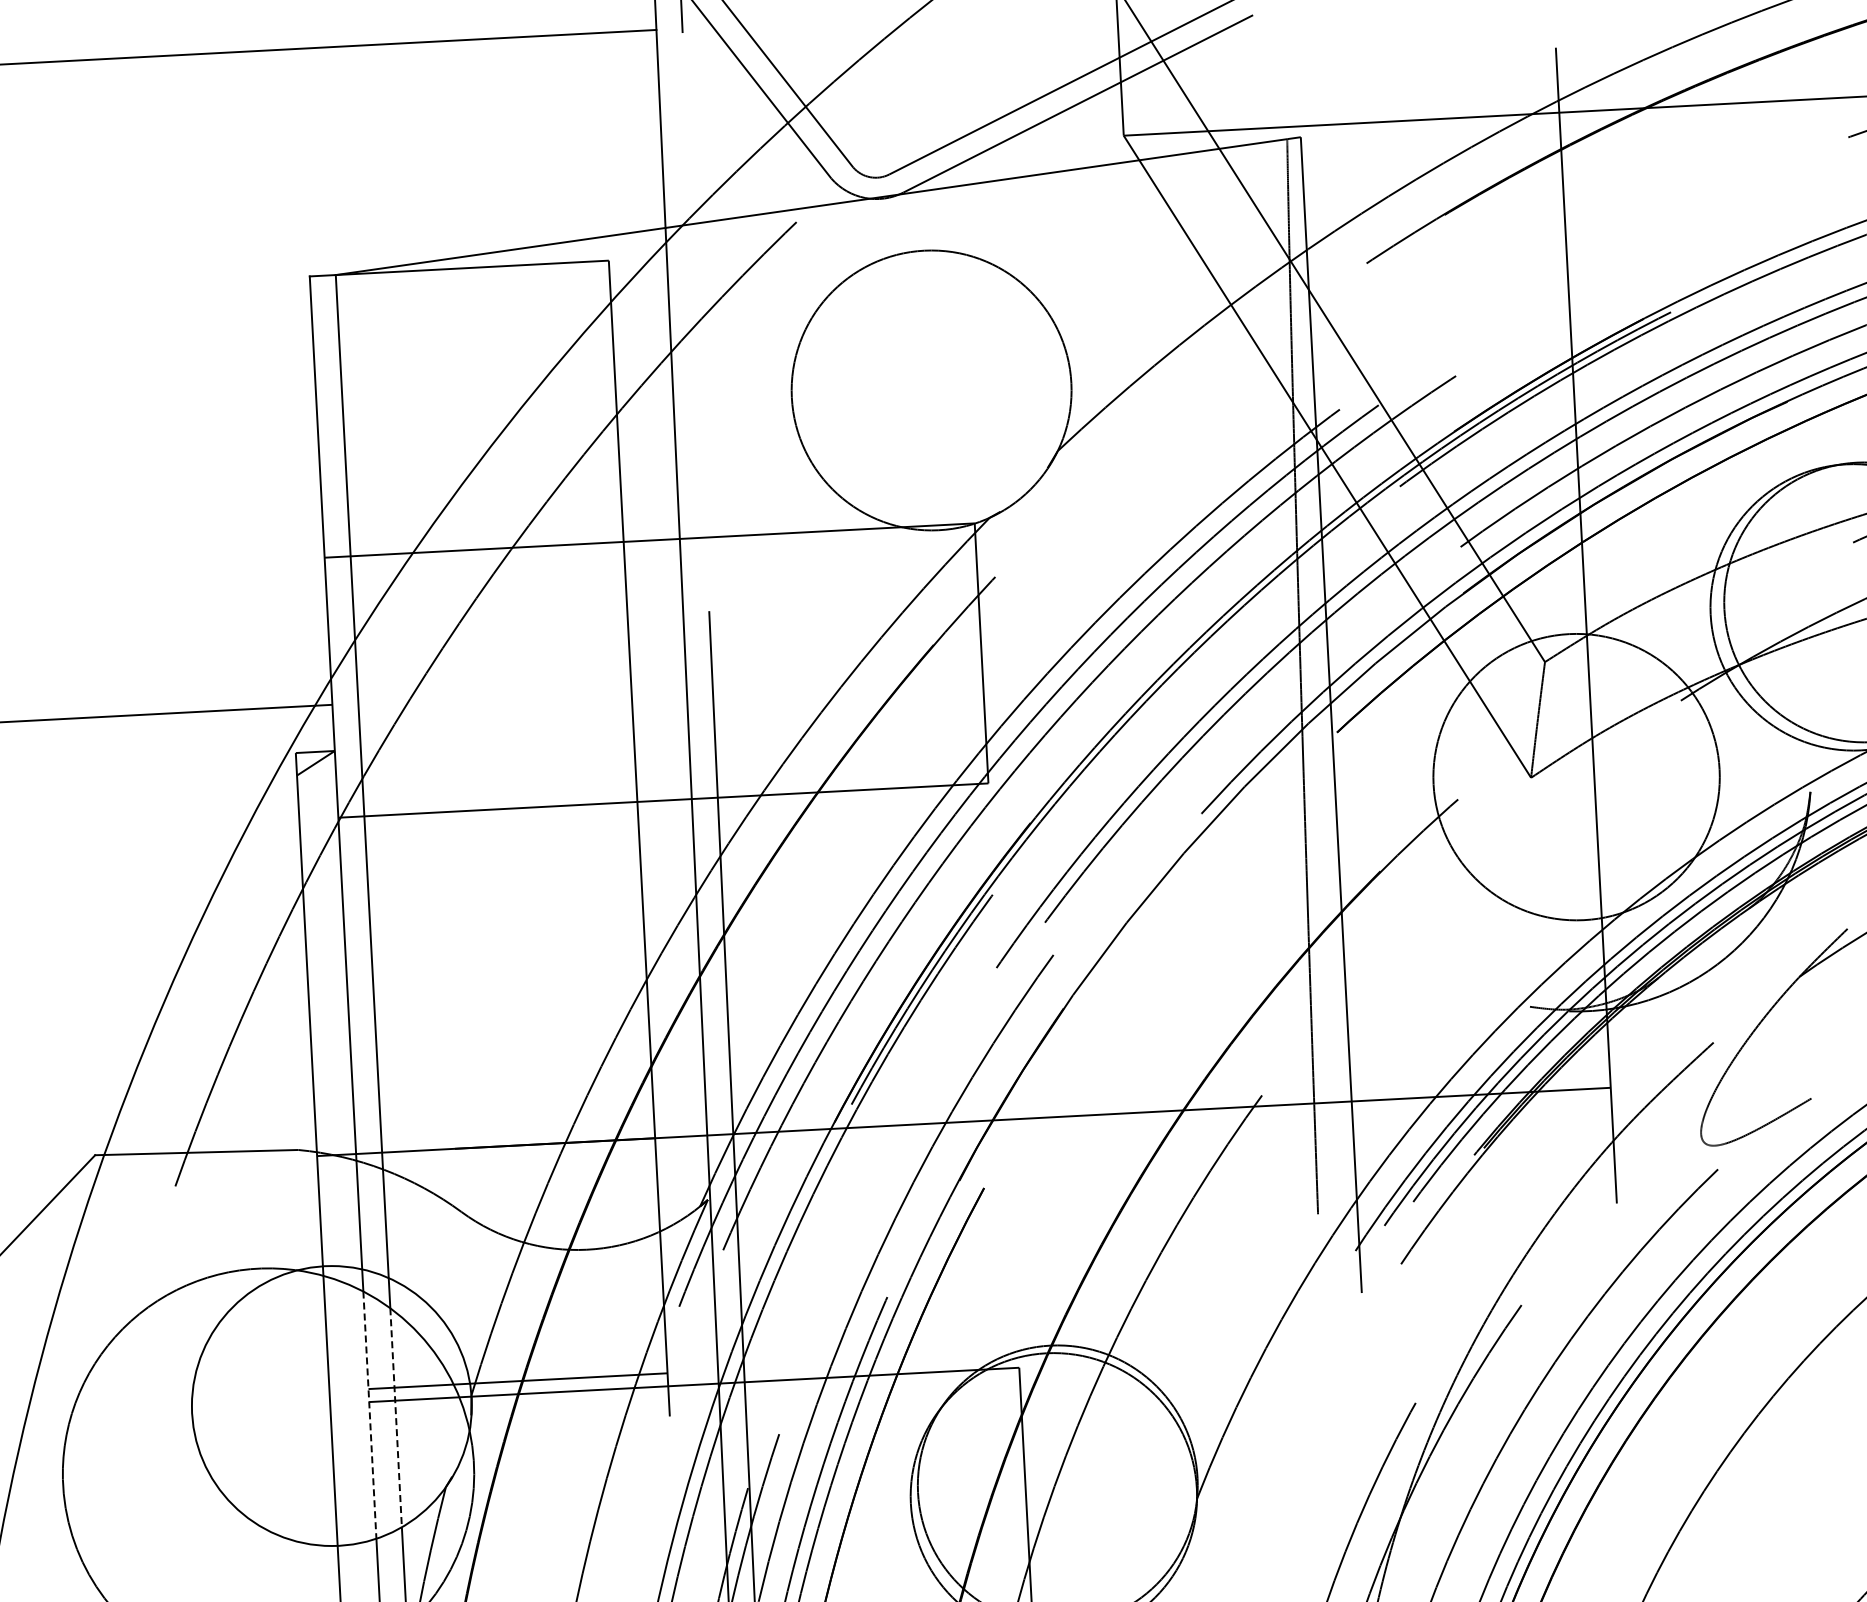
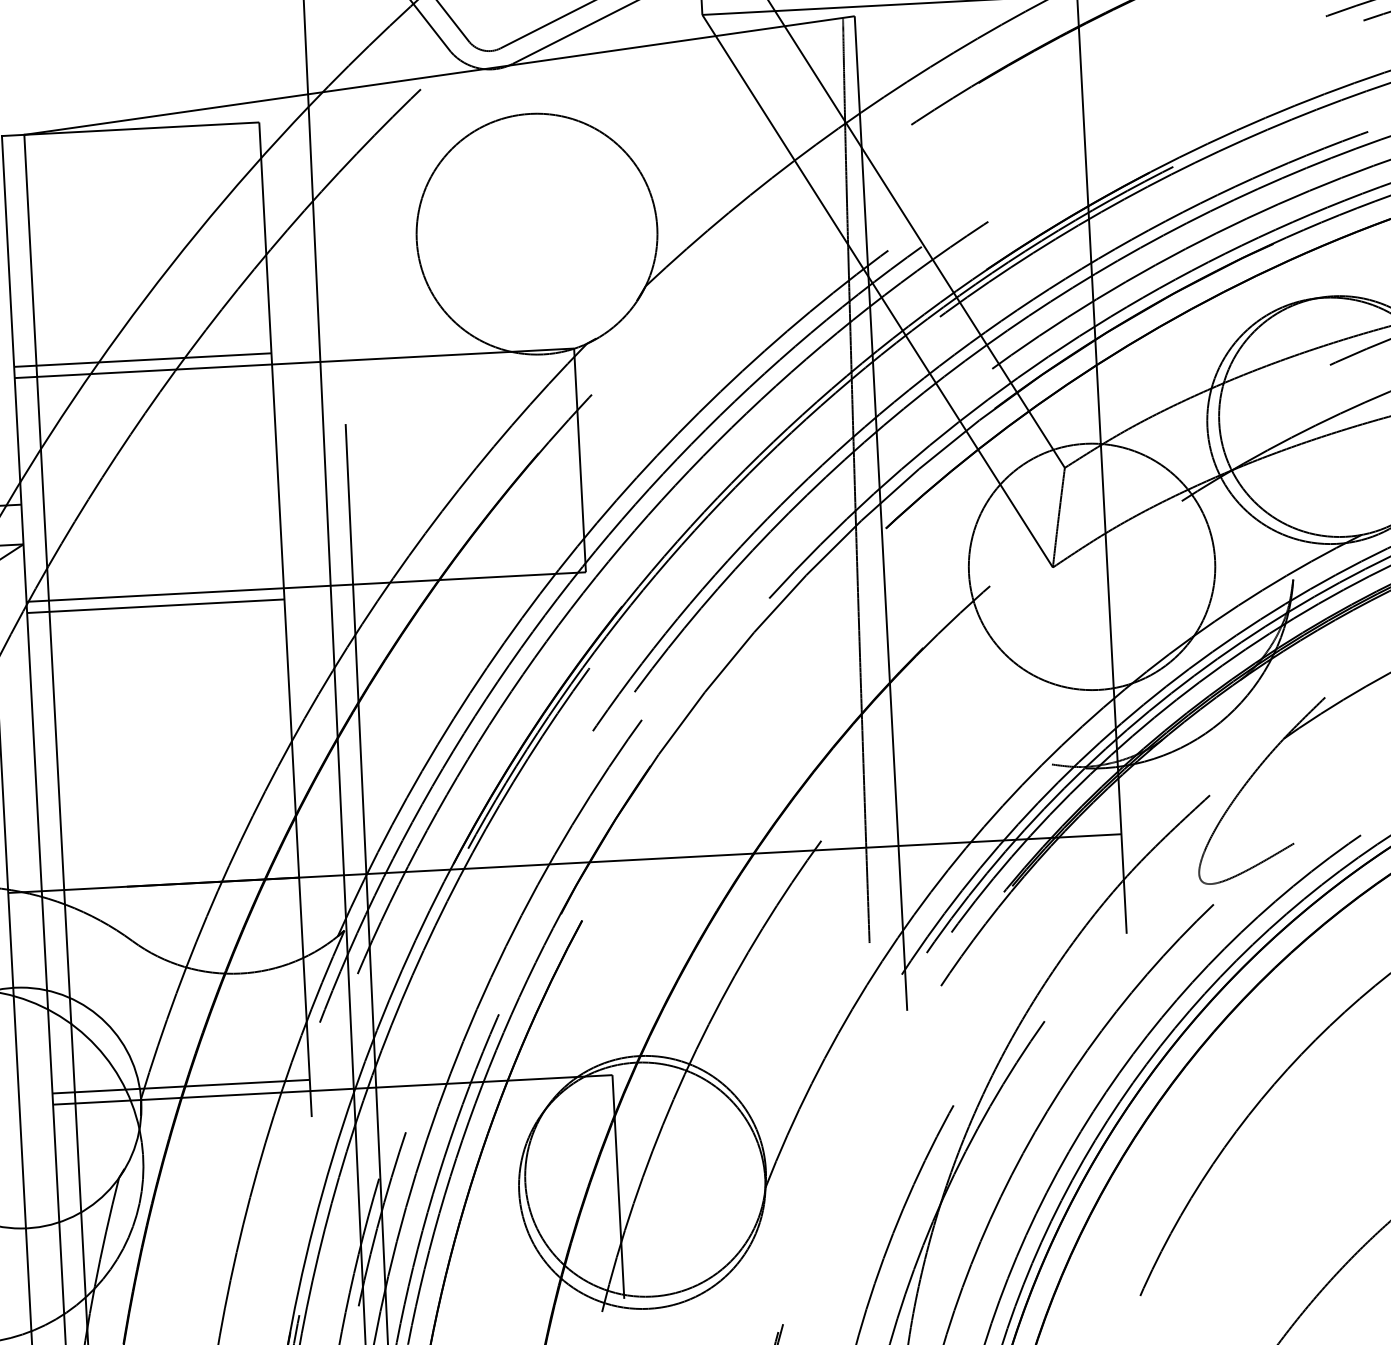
line: (472, 536) -> (141, 359), added
line: (488, 822) -> (155, 605), added
line: (369, 1415) -> (53, 1116), dashed -> solid
line: (396, 1417) -> (76, 1117), dashed -> solid

